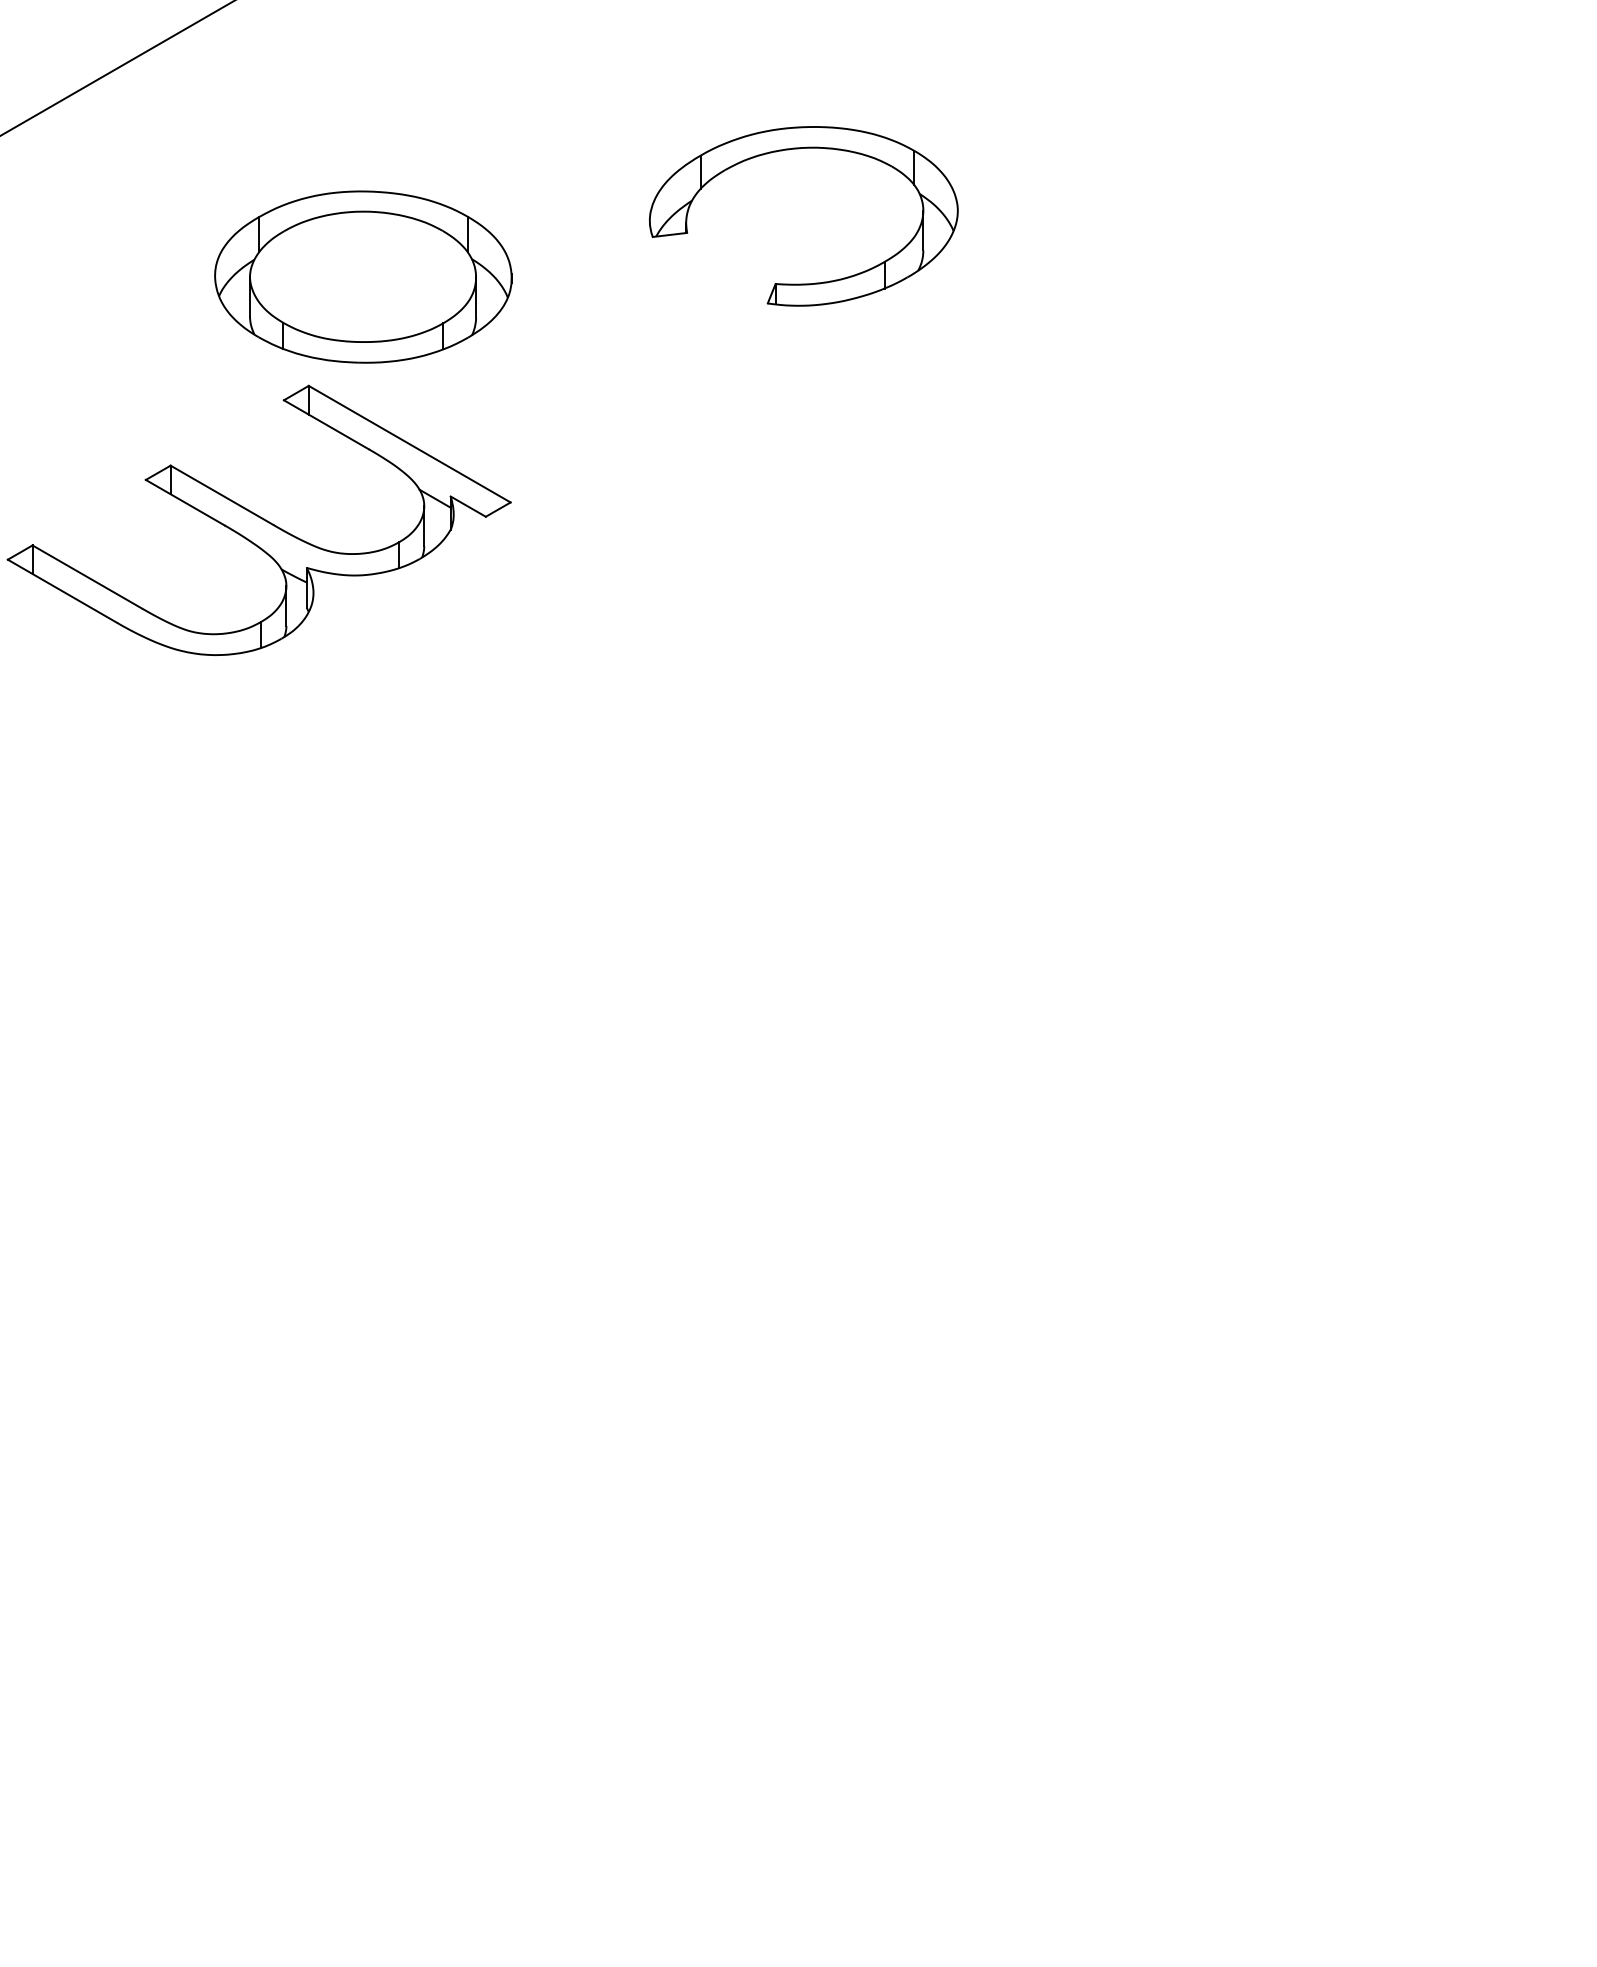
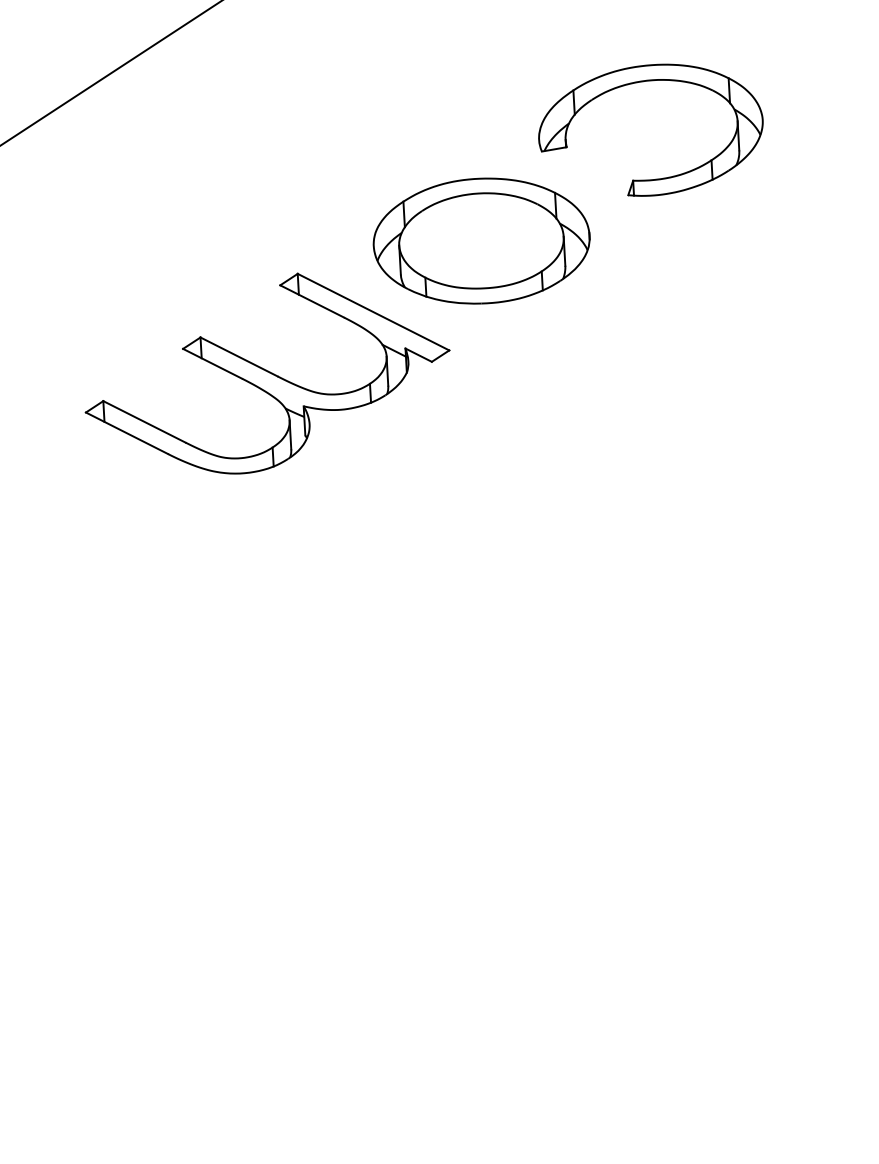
part: (363, 276) -> (481, 240), moved

